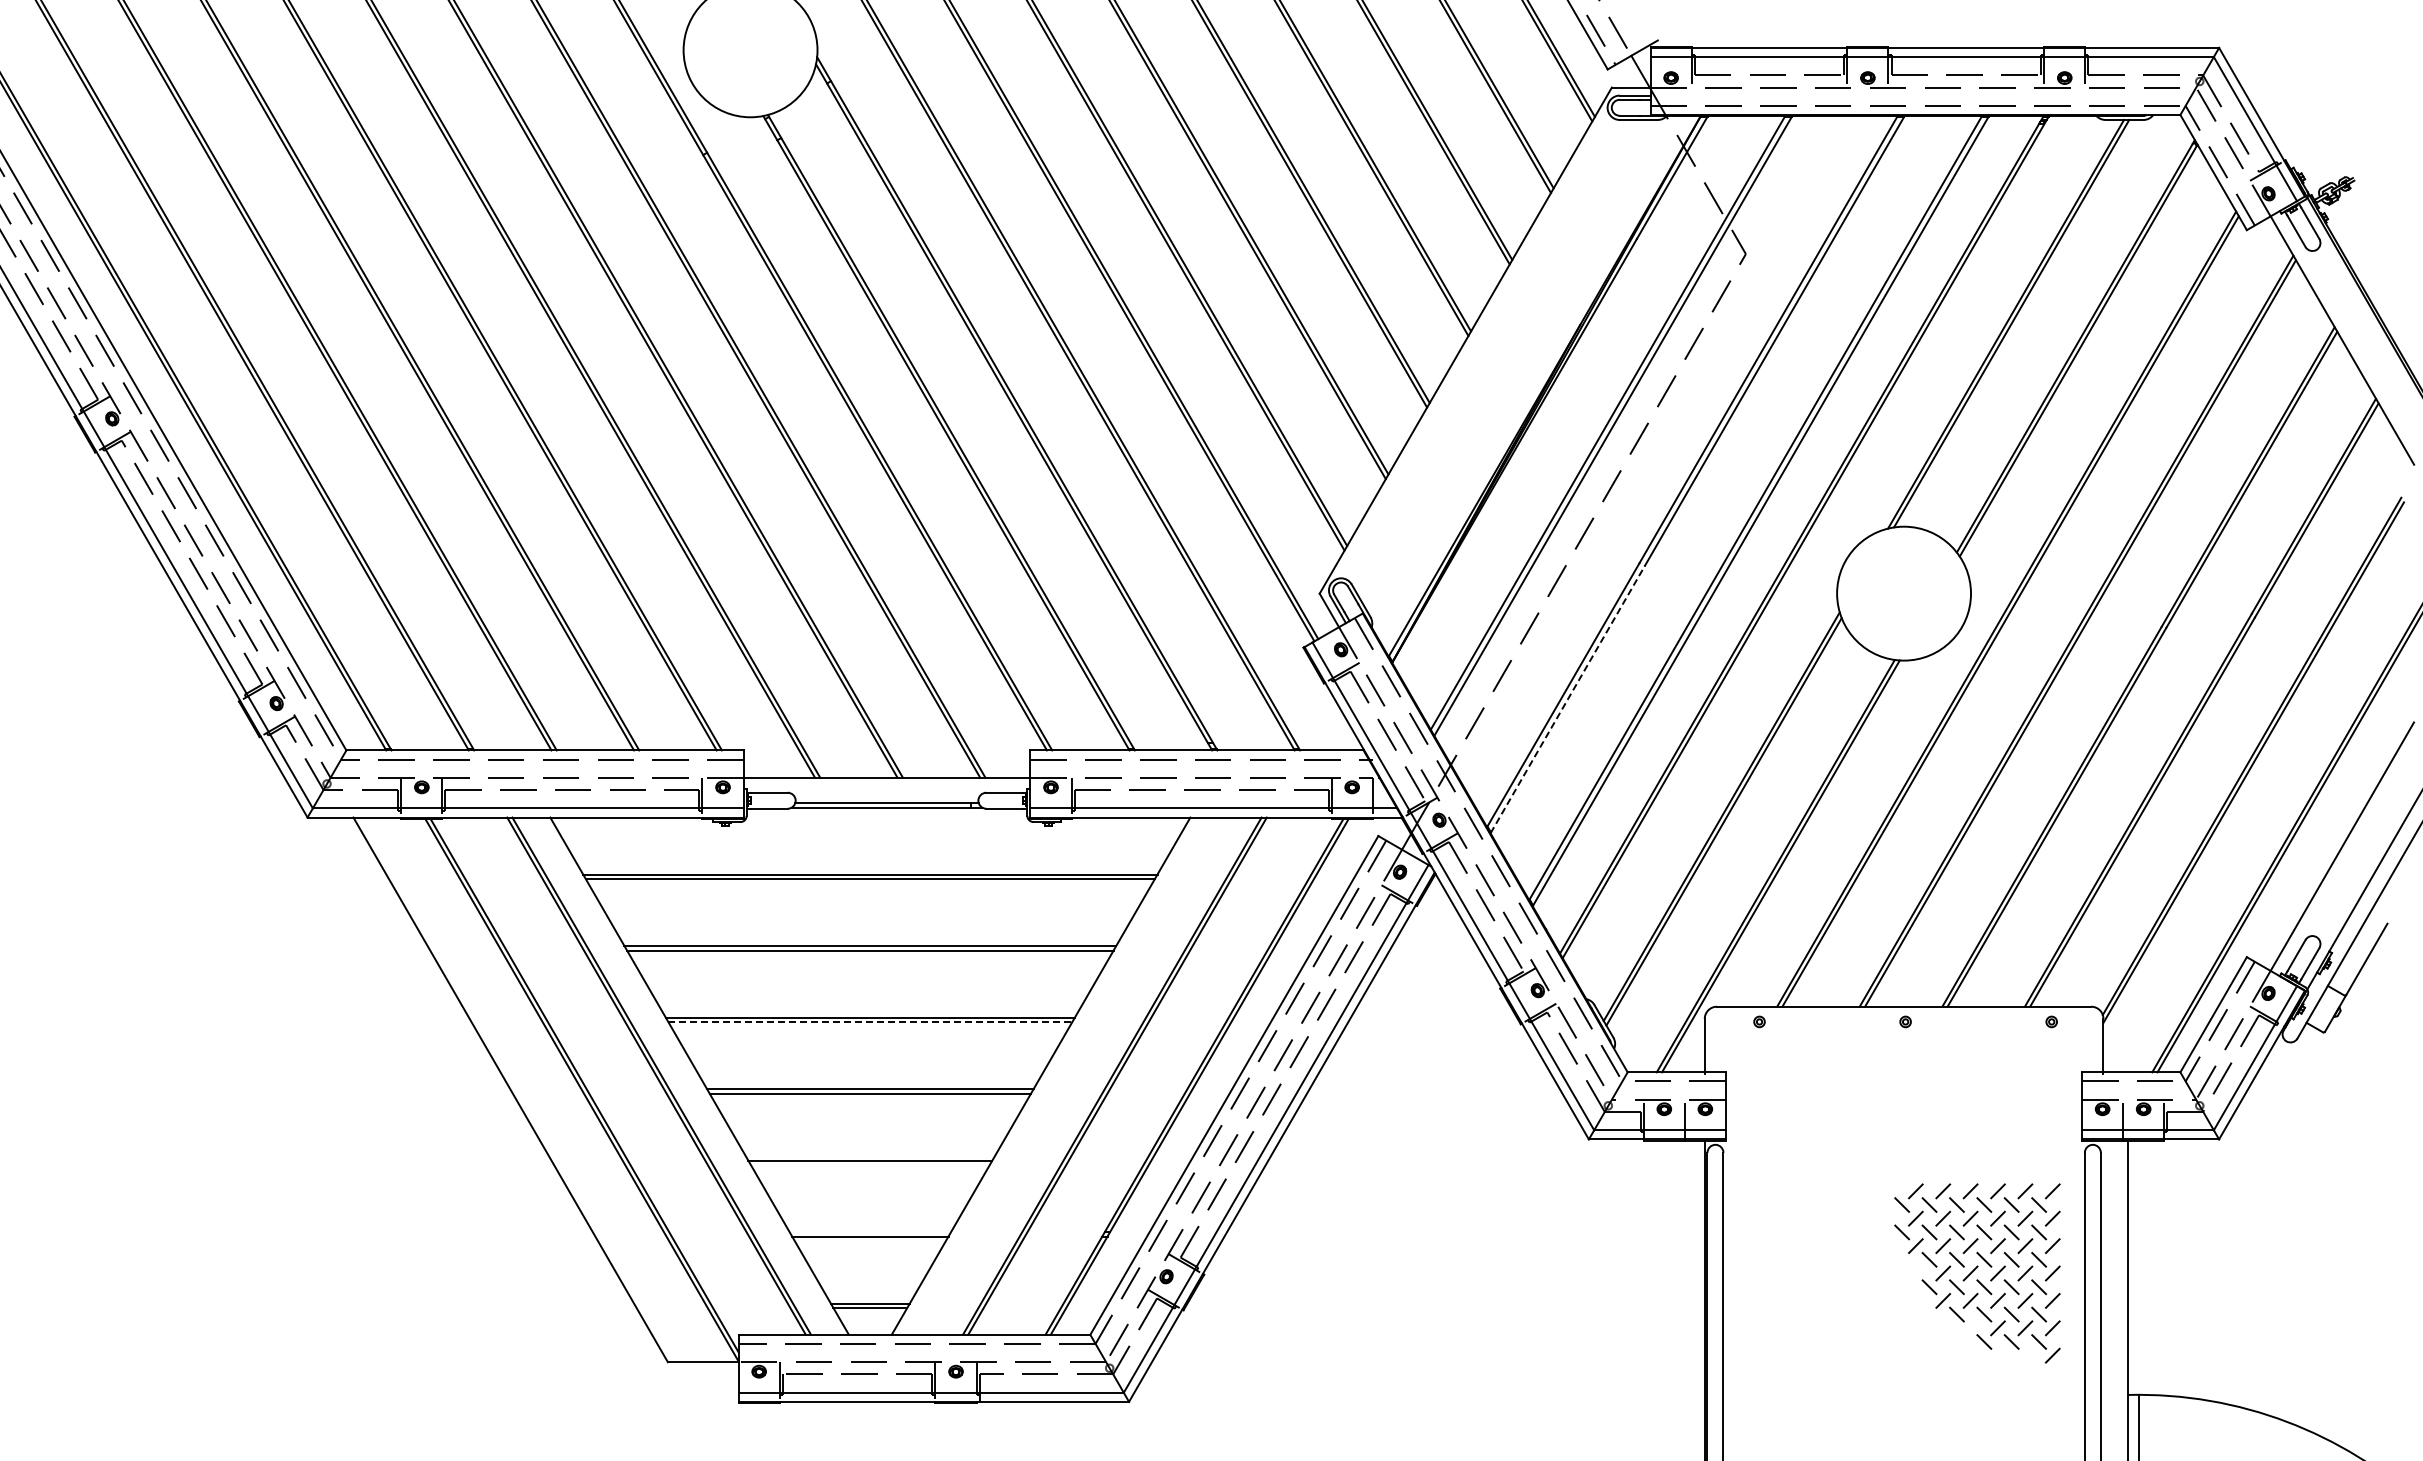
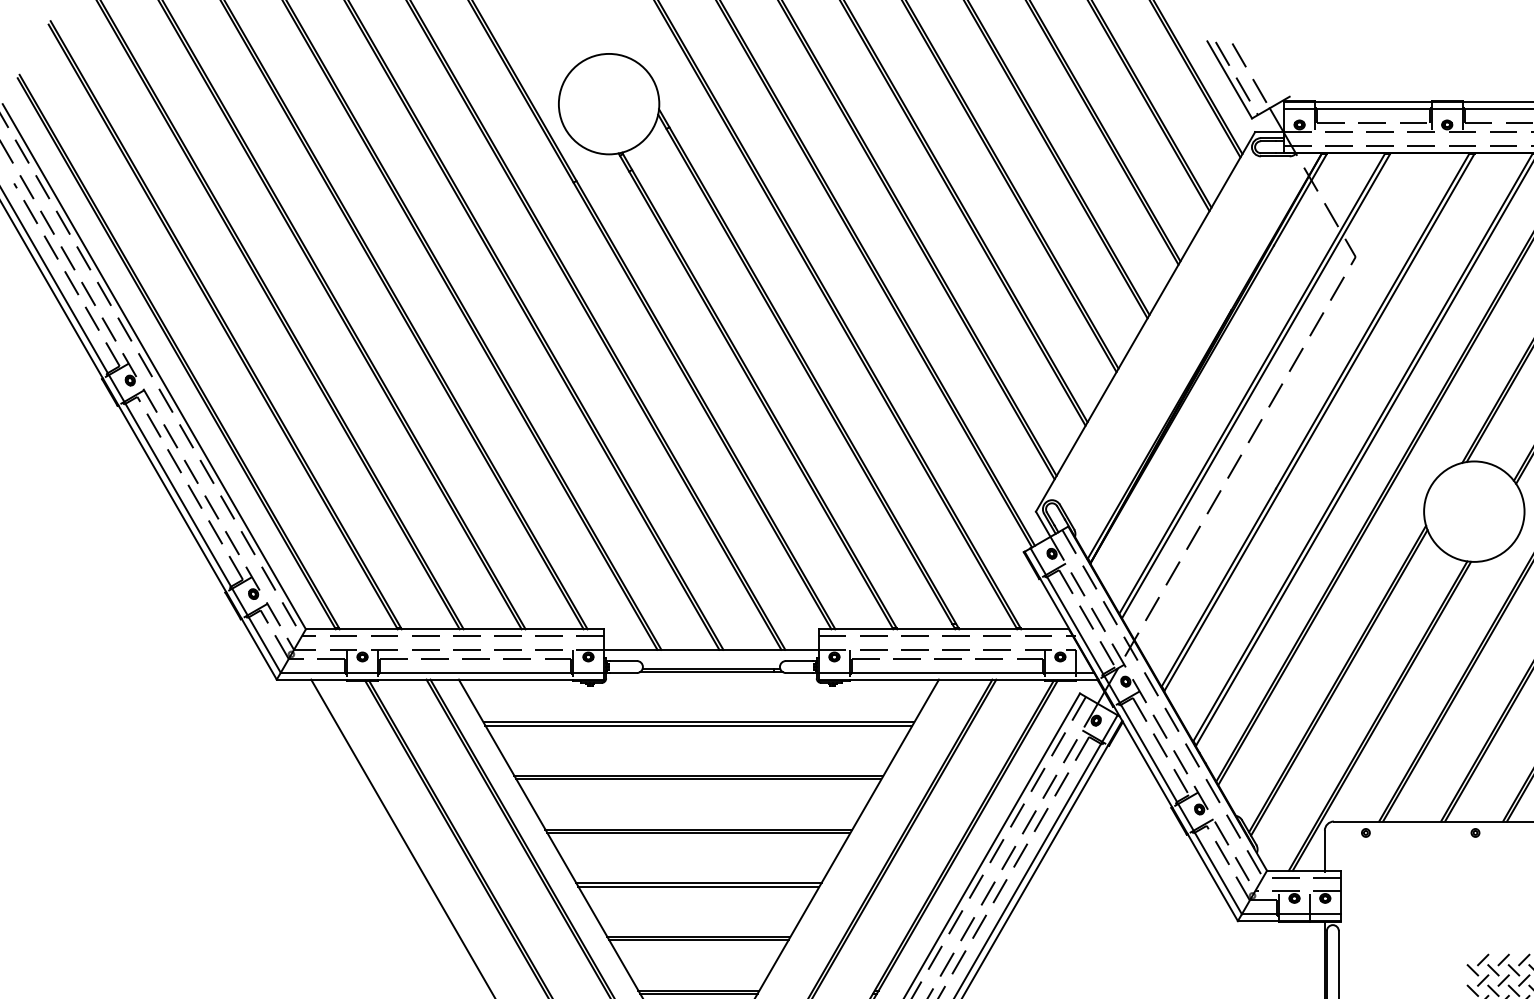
line: (1568, 699) -> (1222, 591), dashed -> solid
line: (870, 1022) -> (699, 833), dashed -> solid
line: (869, 1165) -> (698, 940), added
line: (870, 1232) -> (699, 990), added

